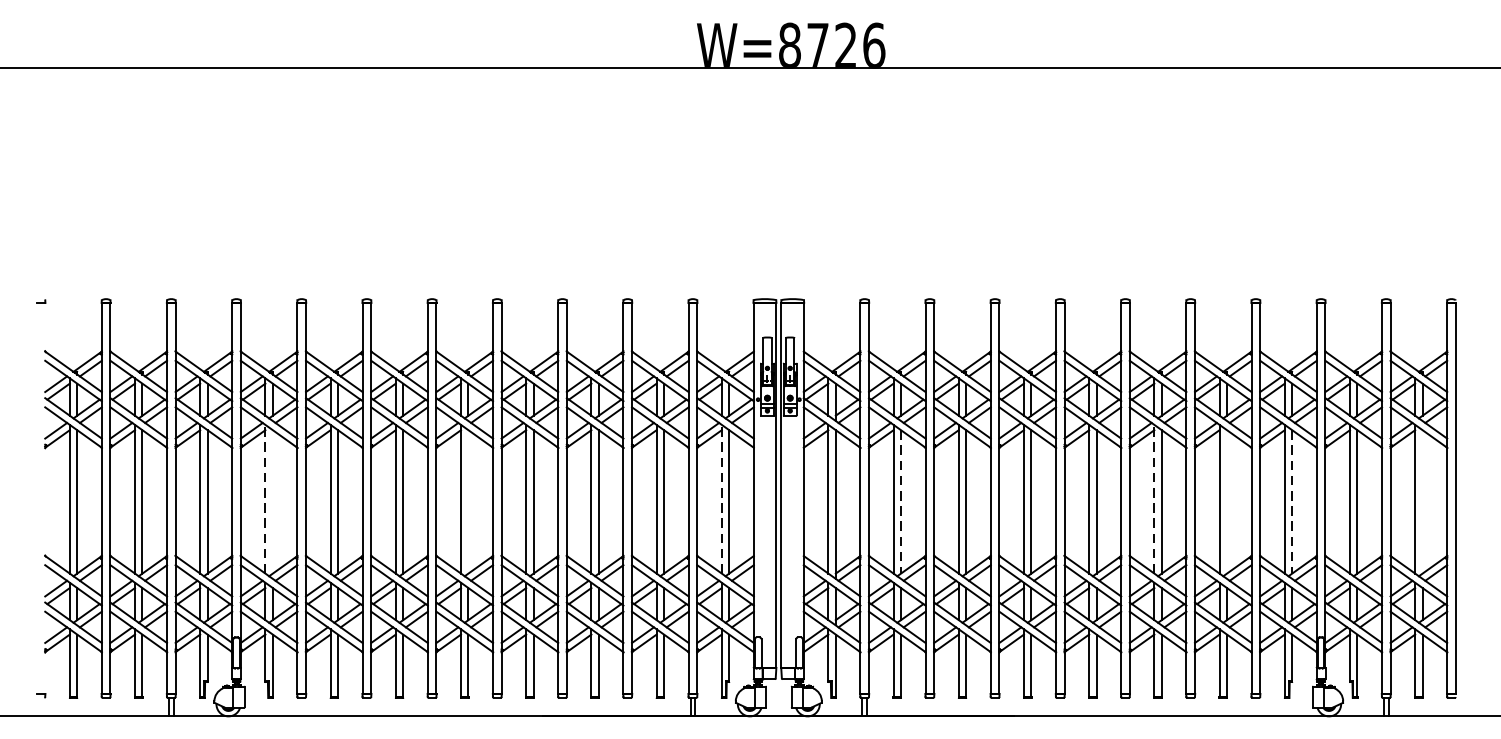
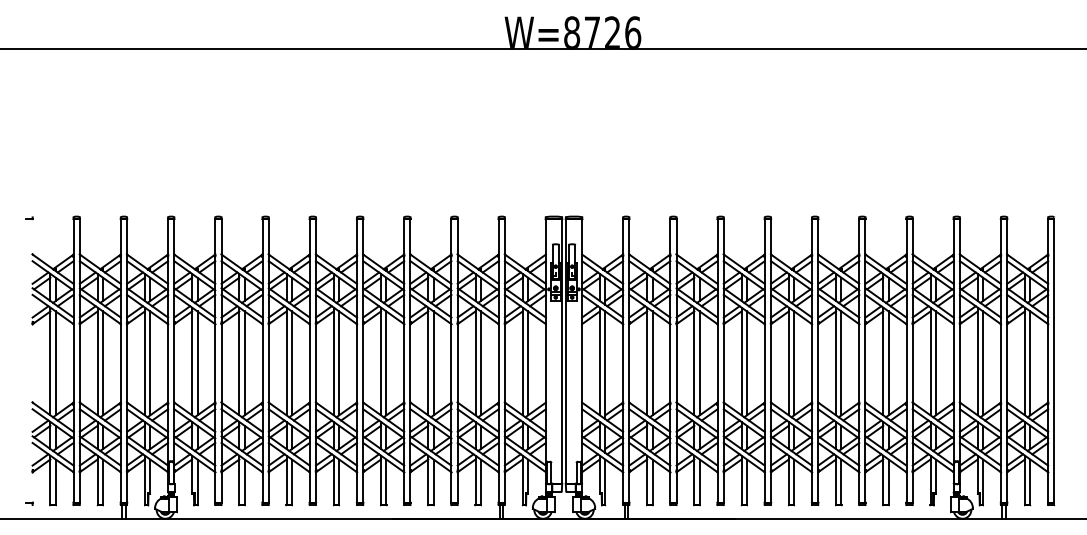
line: (265, 499) -> (192, 361), dashed -> solid
line: (721, 499) -> (522, 361), dashed -> solid
line: (1154, 499) -> (836, 361), dashed -> solid
line: (272, 502) -> (197, 363), added
line: (468, 502) -> (339, 363), added
line: (900, 502) -> (652, 363), dashed -> solid
line: (1226, 502) -> (888, 363), added
line: (1291, 502) -> (935, 363), dashed -> solid
line: (1422, 502) -> (1030, 363), added

